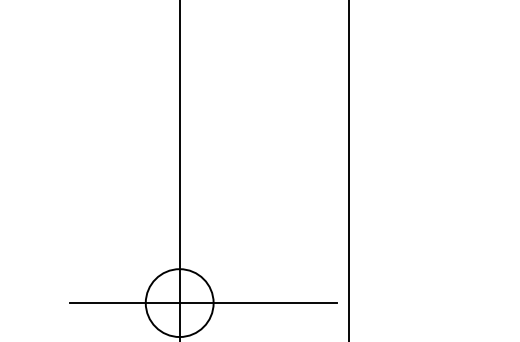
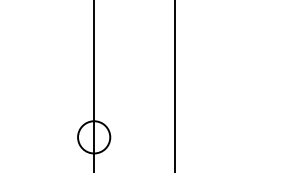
line: (203, 303) -> (105, 137), removed

